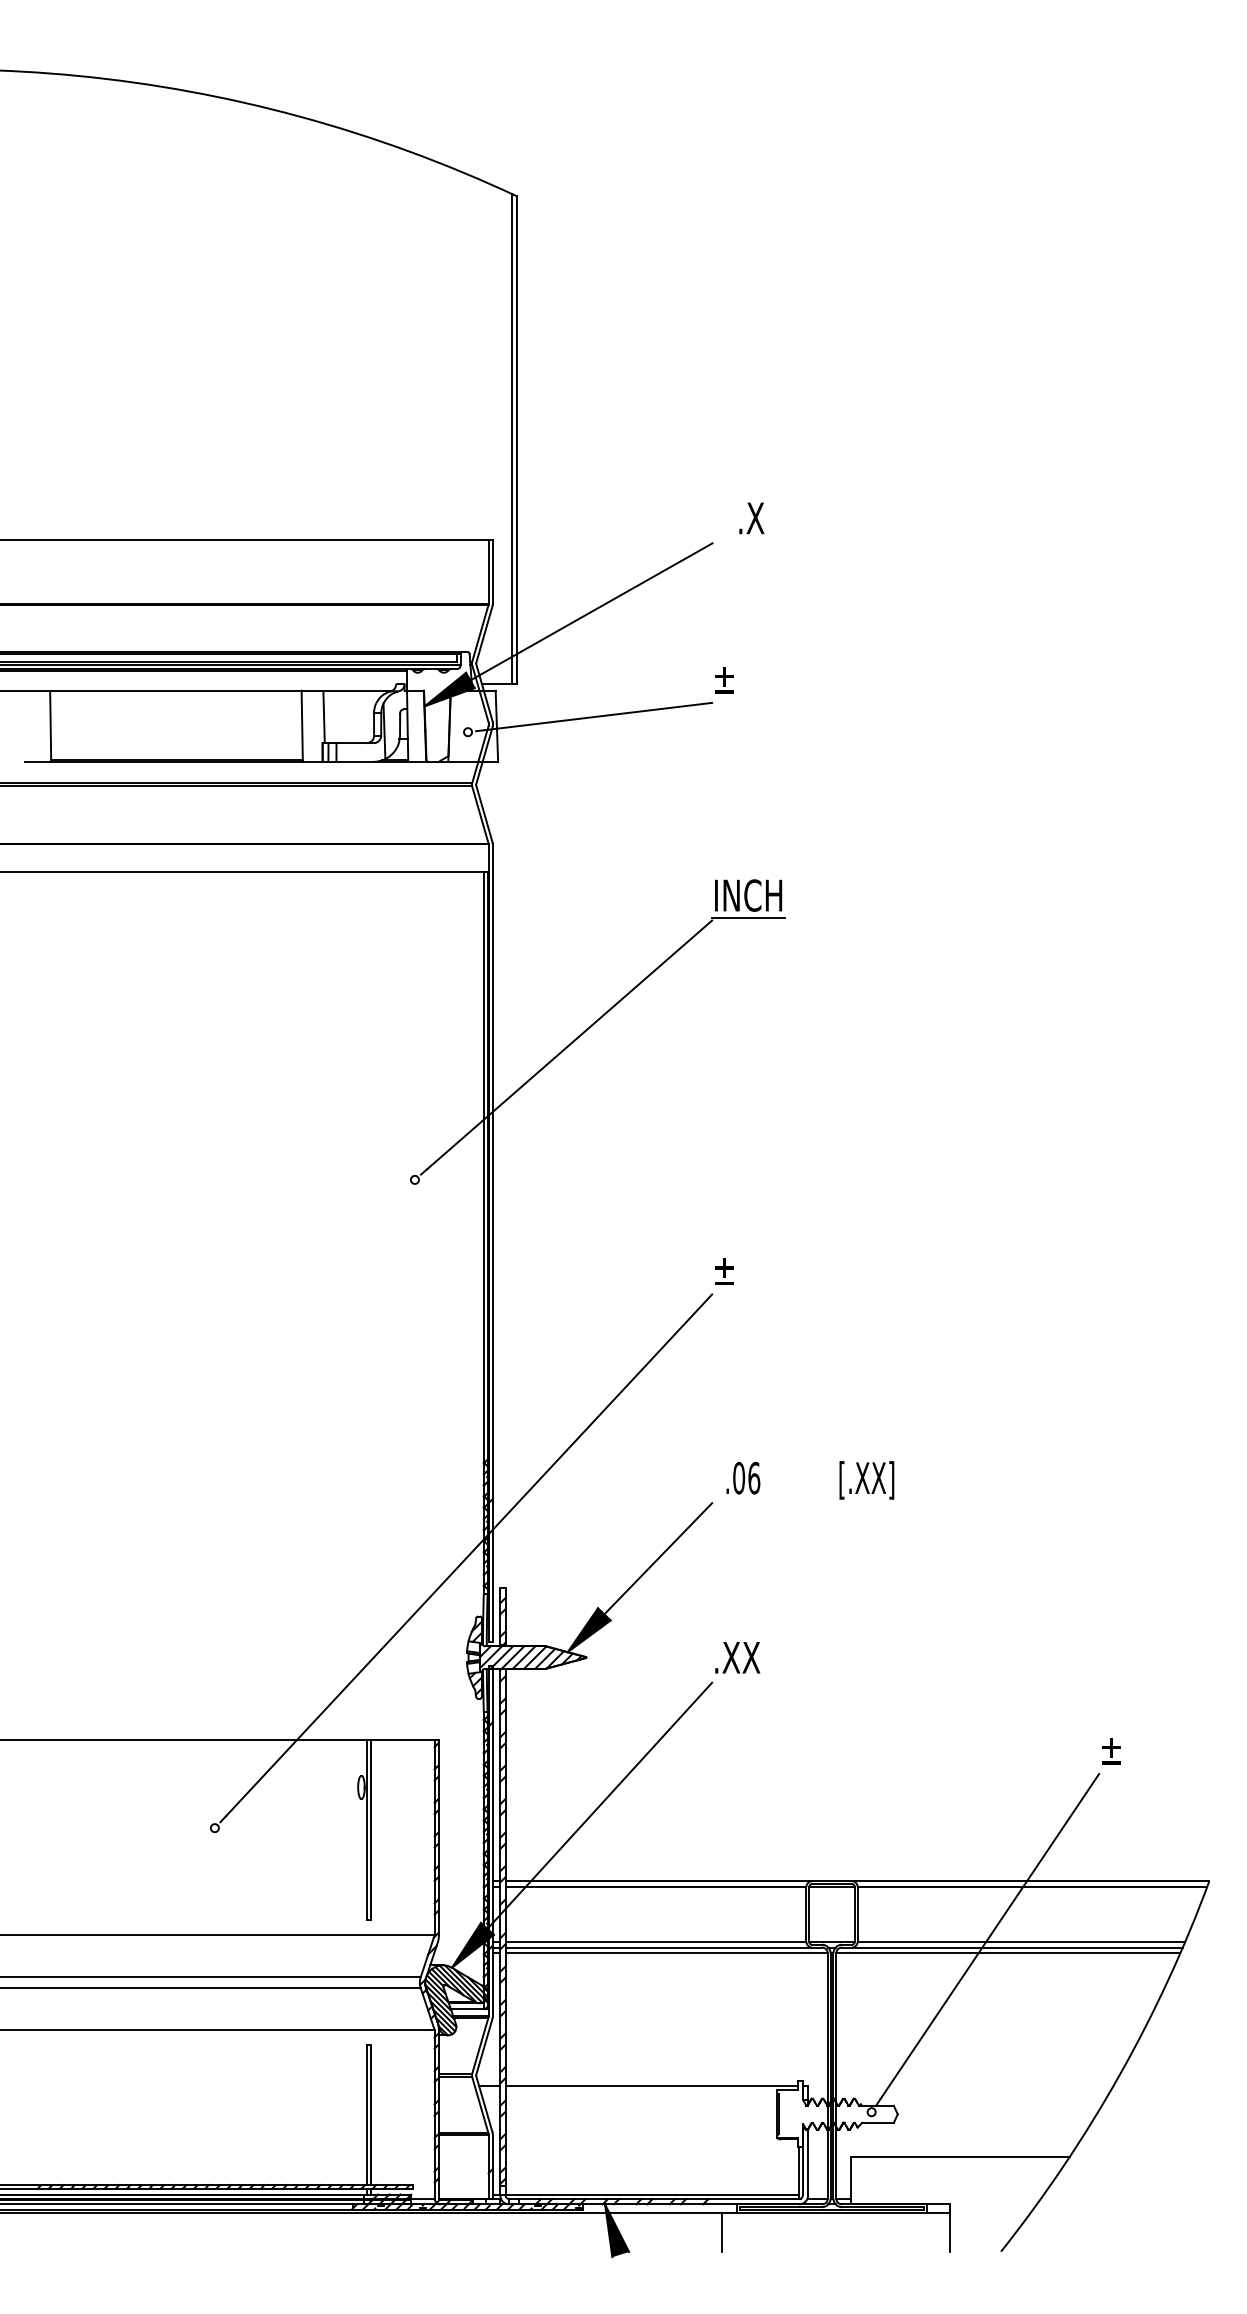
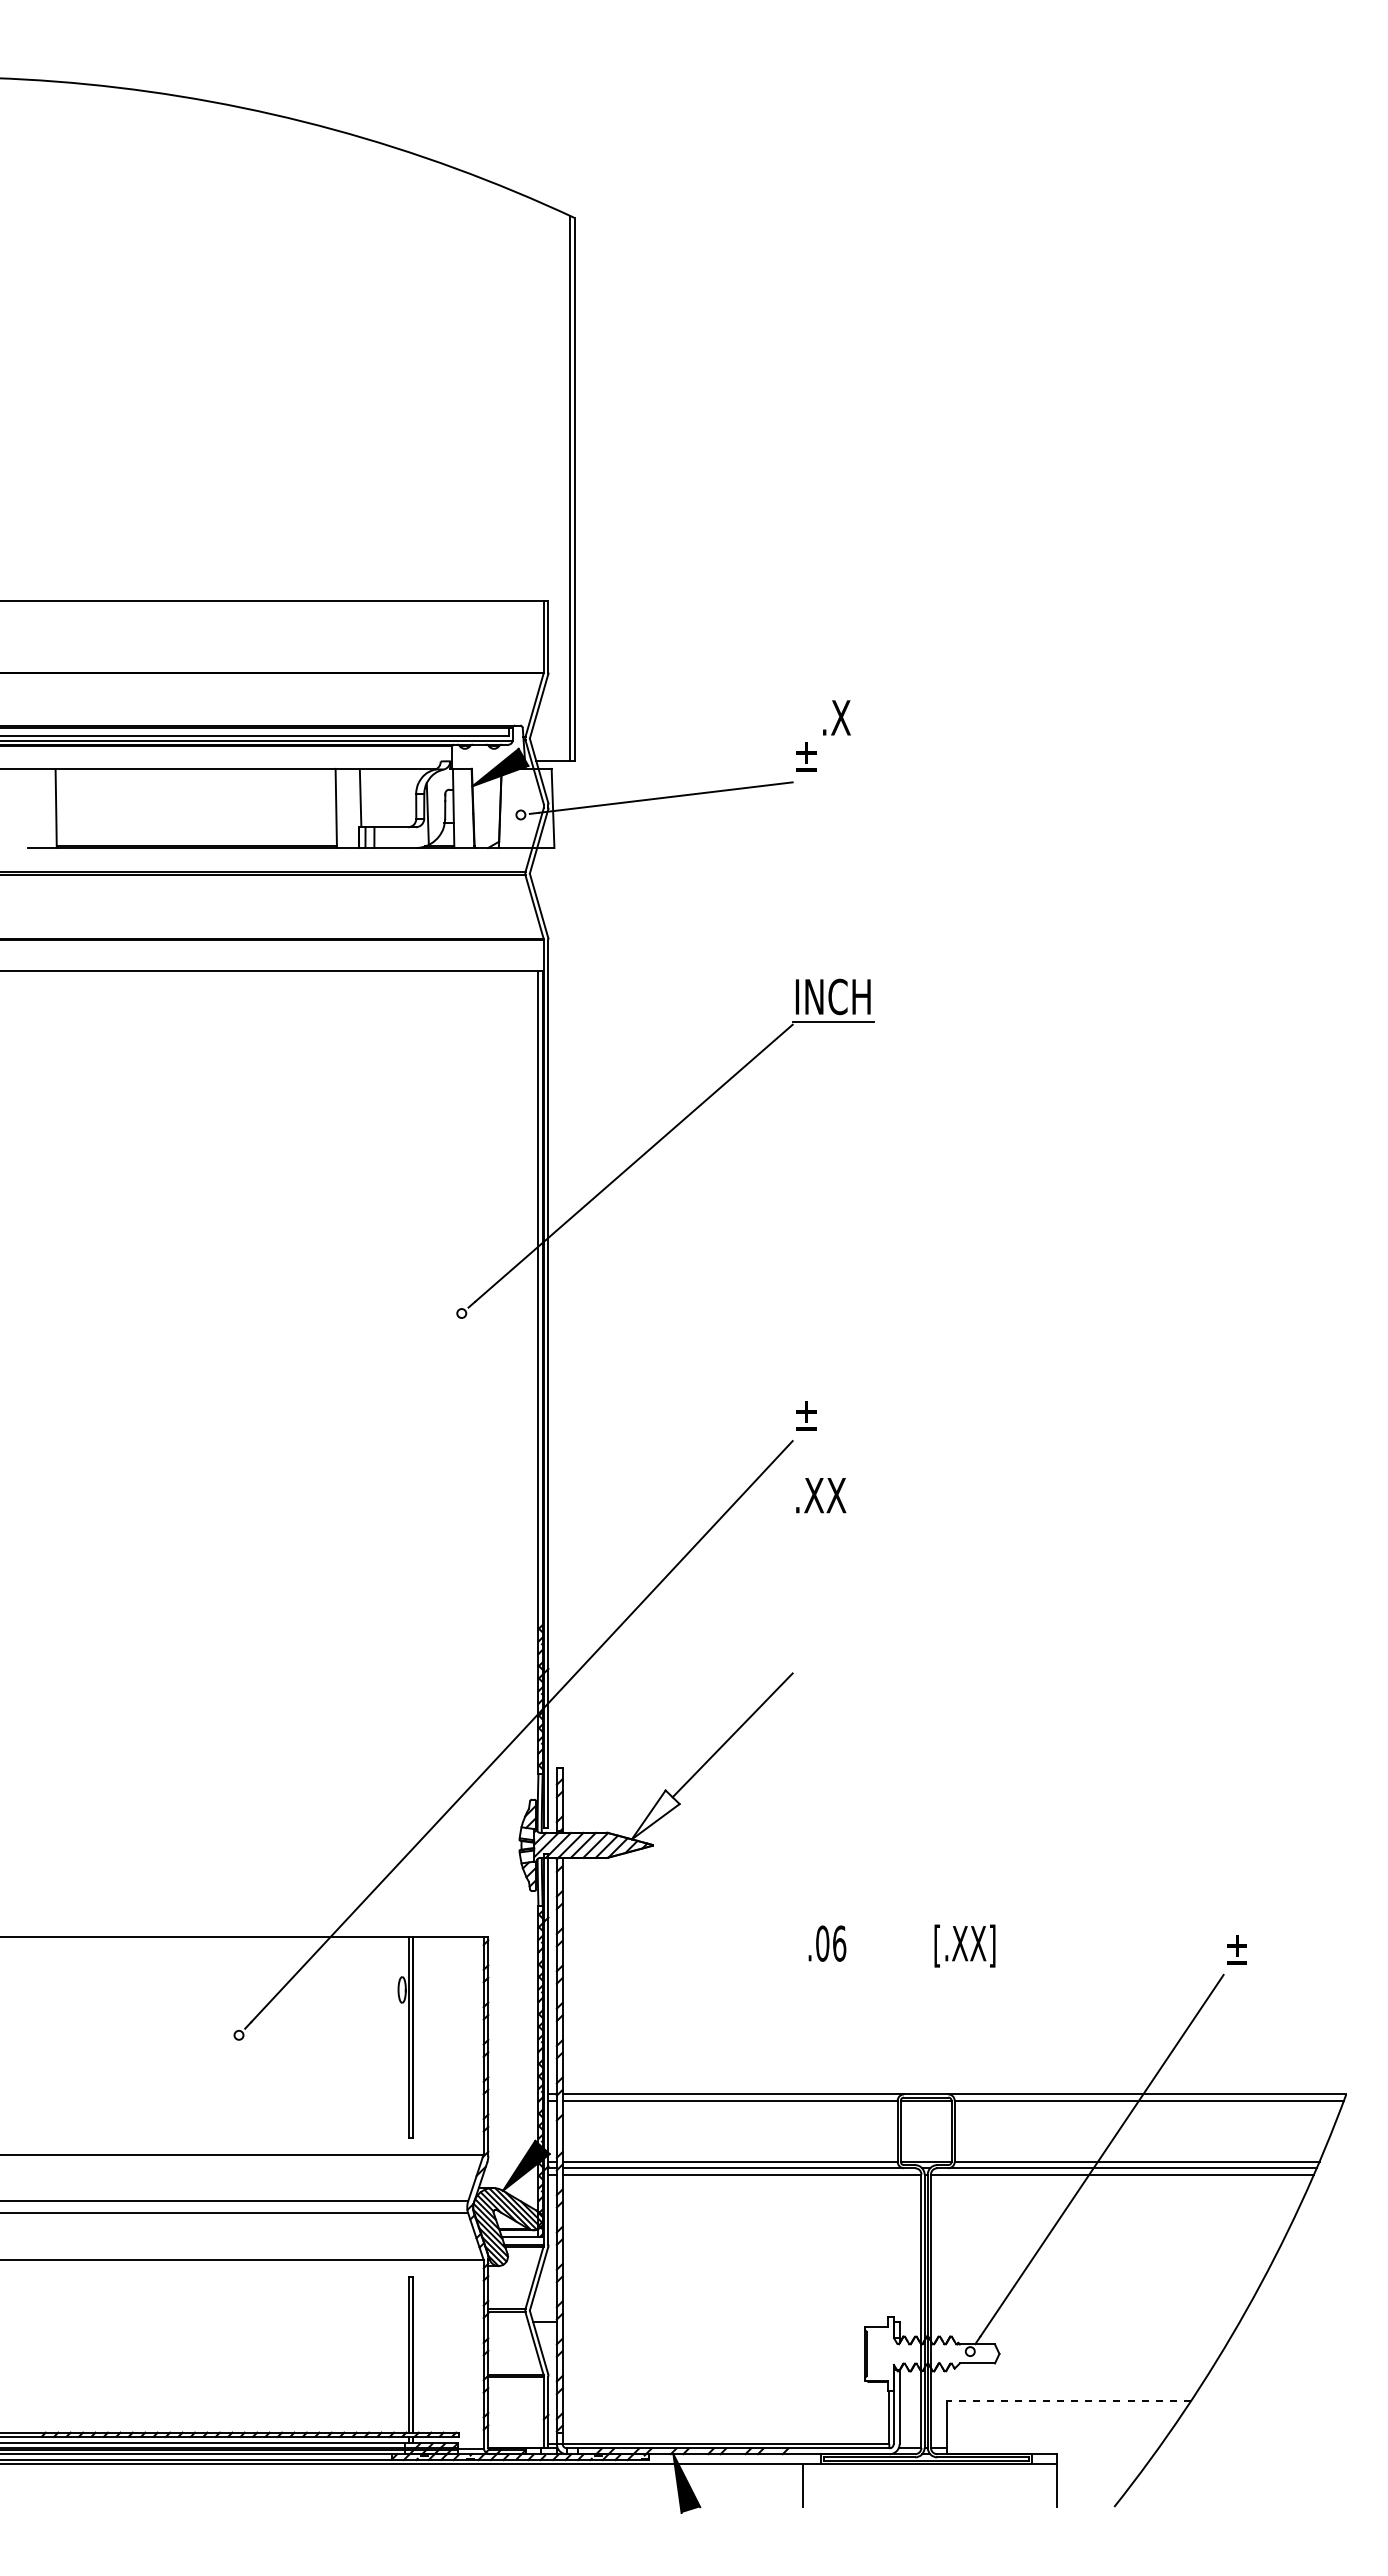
text: (751, 518) -> (836, 717), moved
line: (591, 611) -> (658, 680), removed
text: (809, 1479) -> (901, 1945), moved
fill: (588, 1629) -> (655, 1814), removed
text: (738, 1657) -> (821, 1495), moved
line: (599, 1805) -> (667, 2010), removed
line: (651, 2086) -> (725, 2322), removed
line: (960, 2157) -> (1069, 2401), solid -> dashed

